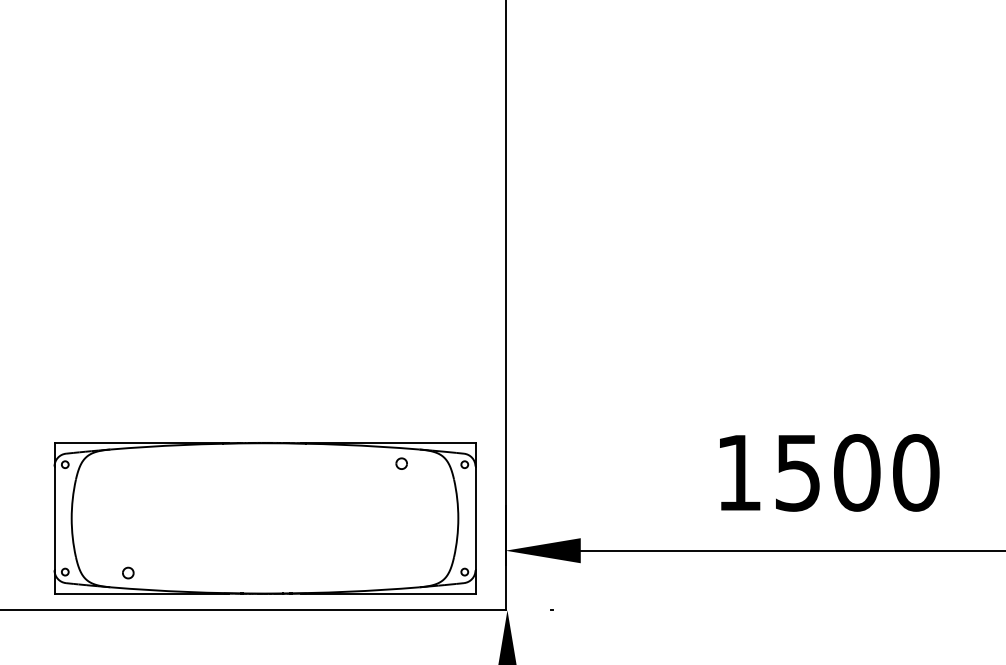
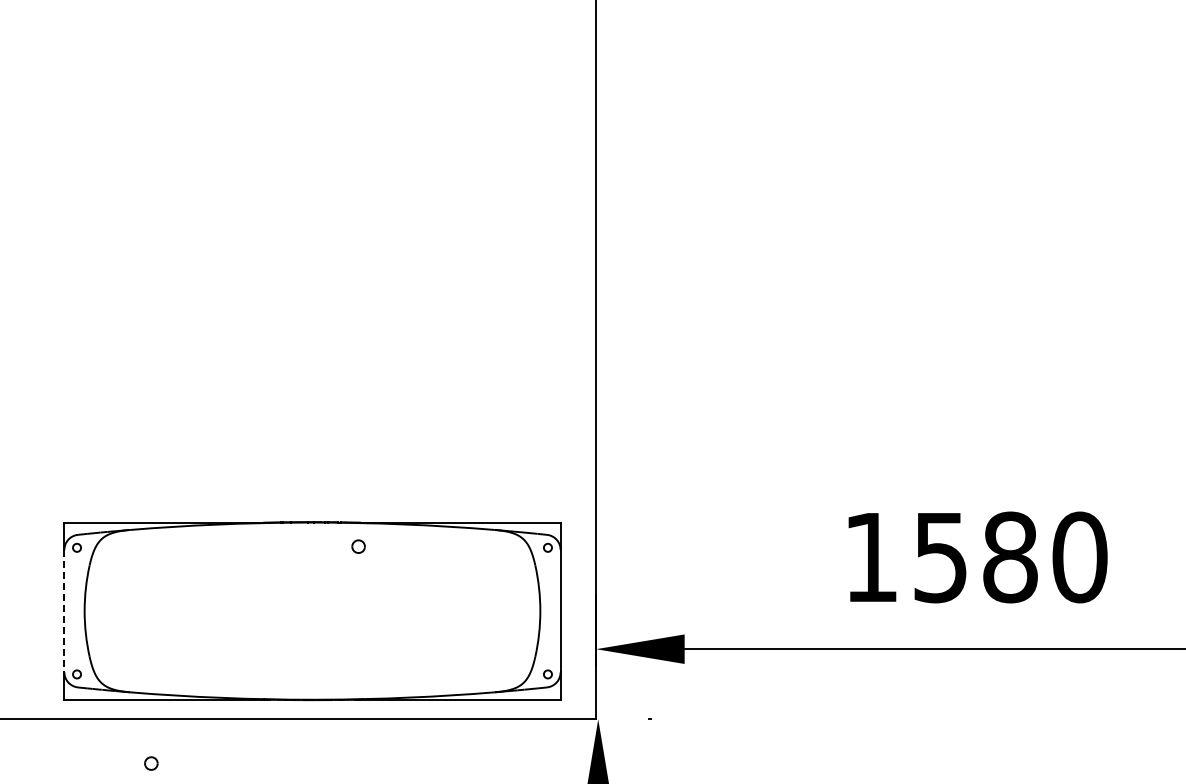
part: (401, 463) -> (358, 546), moved
text: (857, 472) -> (1010, 557), 1500 -> 1580
line: (54, 518) -> (64, 611), solid -> dashed
part: (128, 573) -> (151, 763), moved

